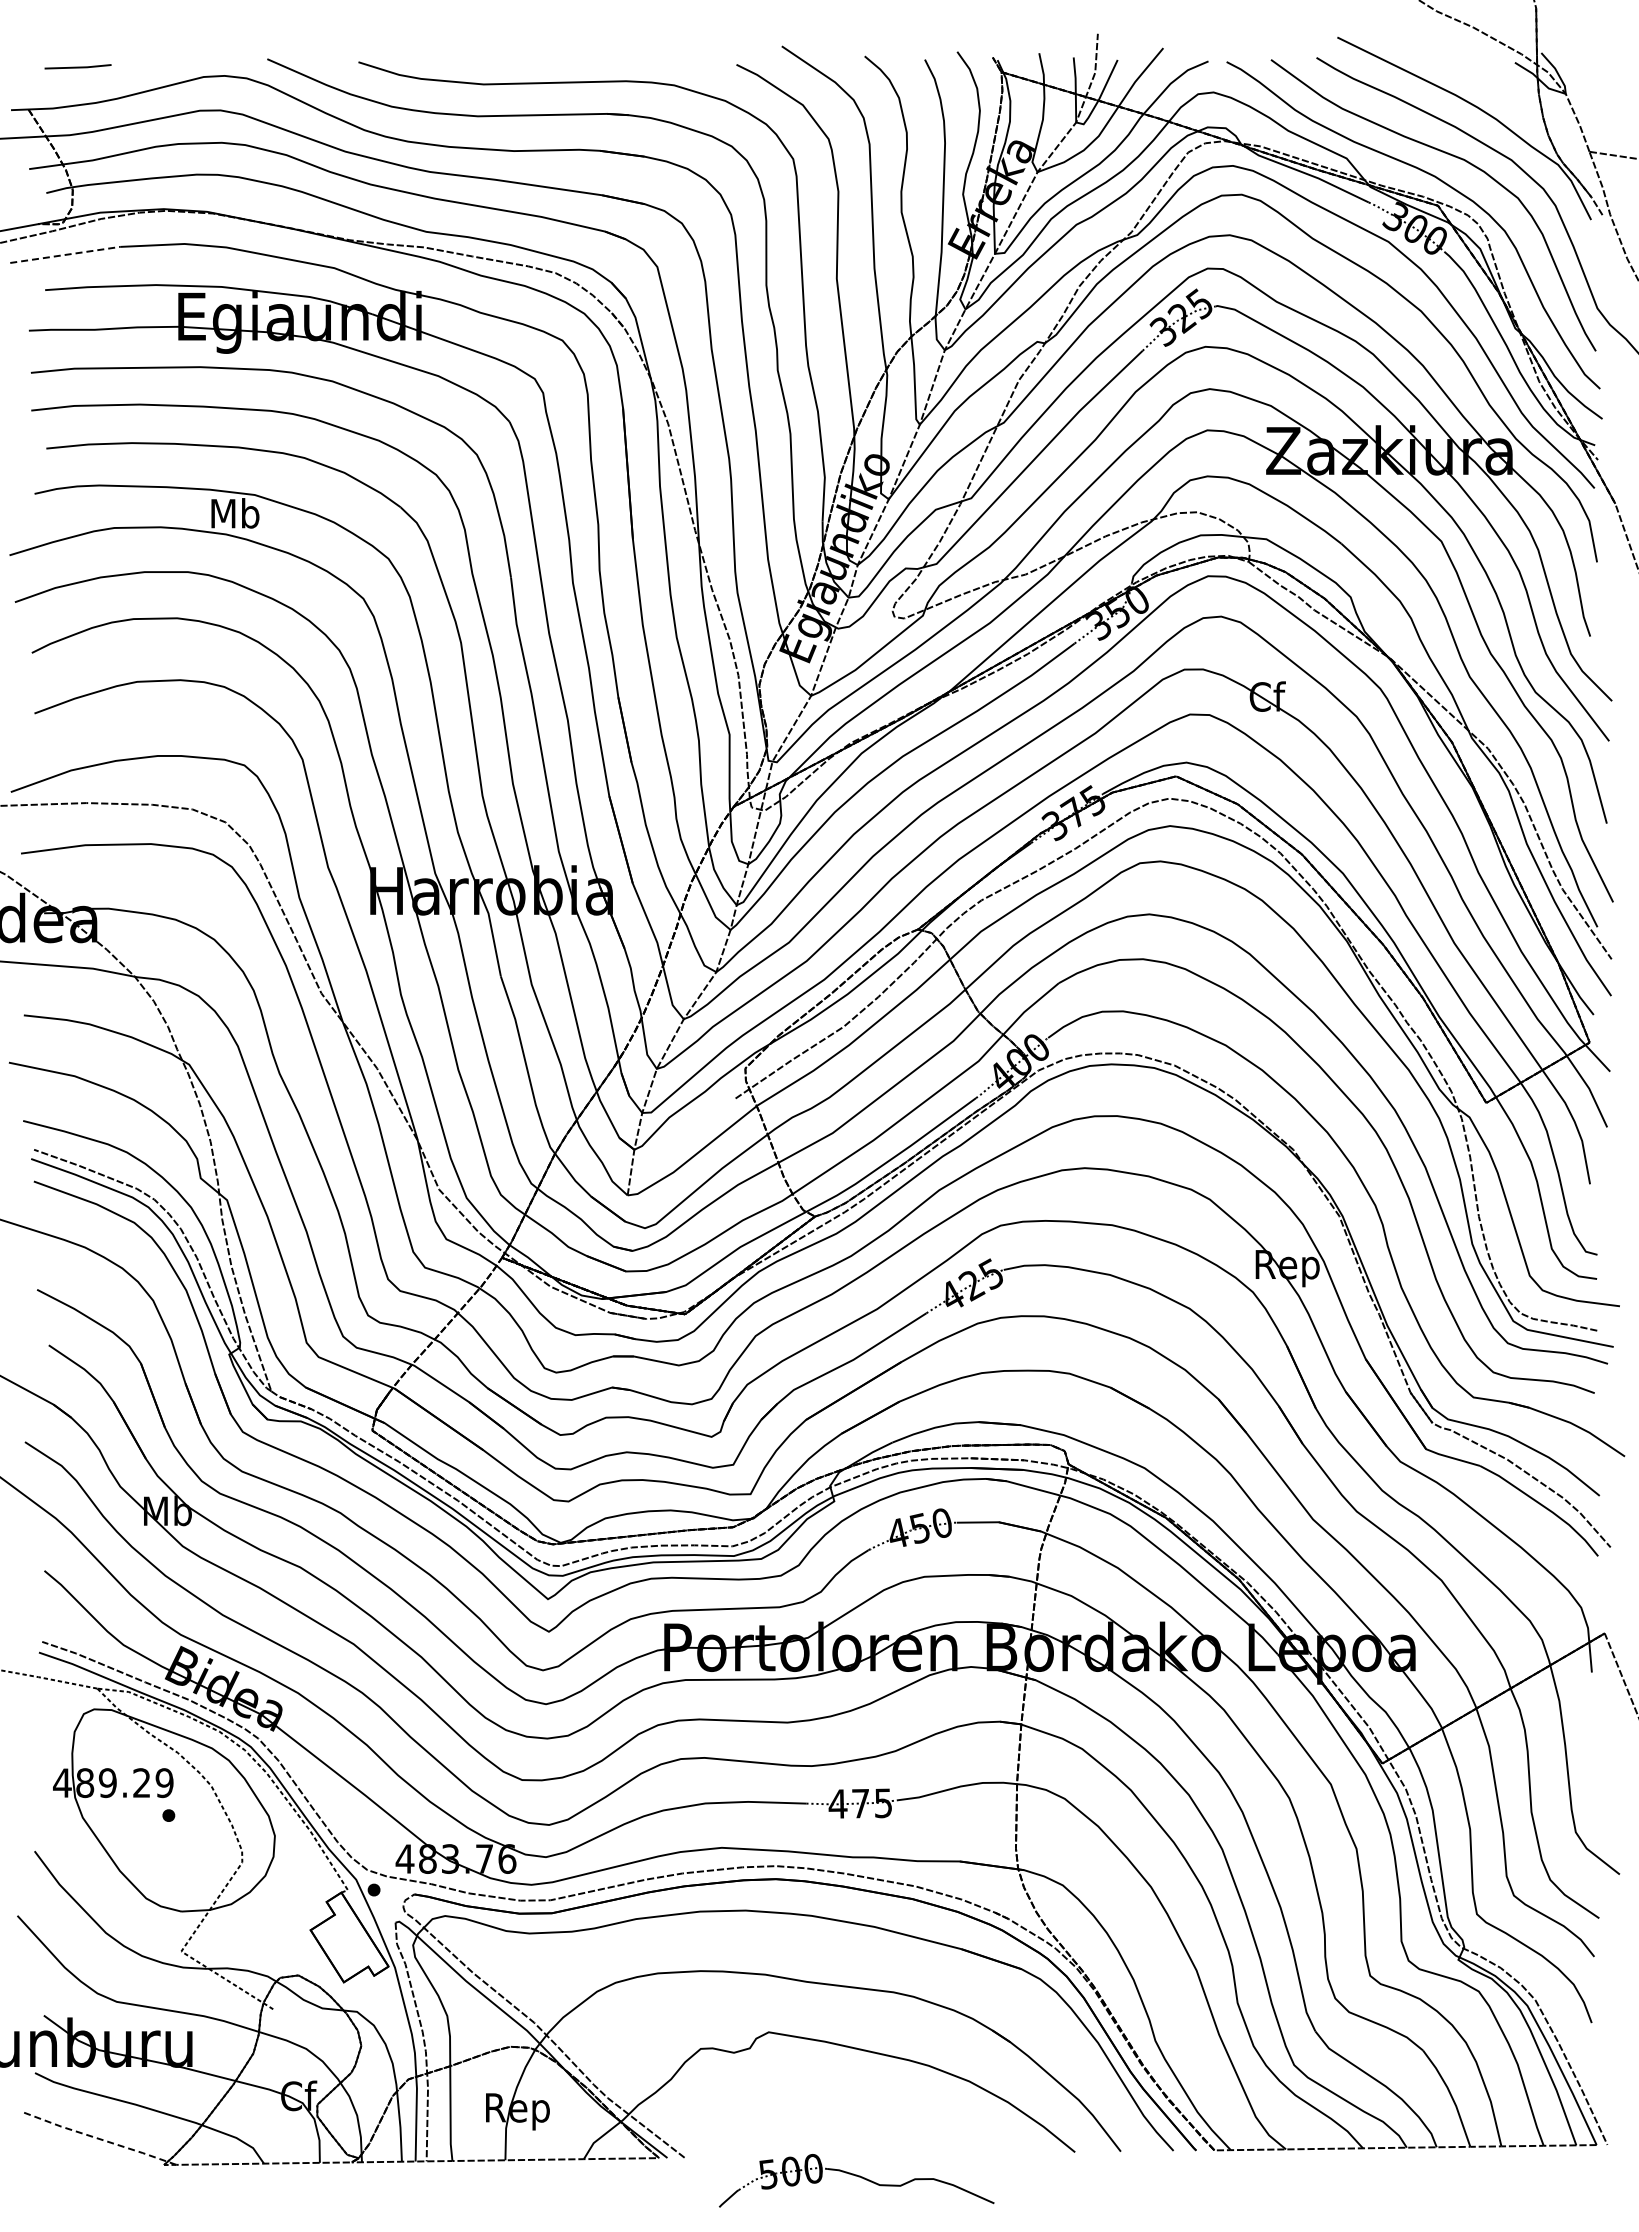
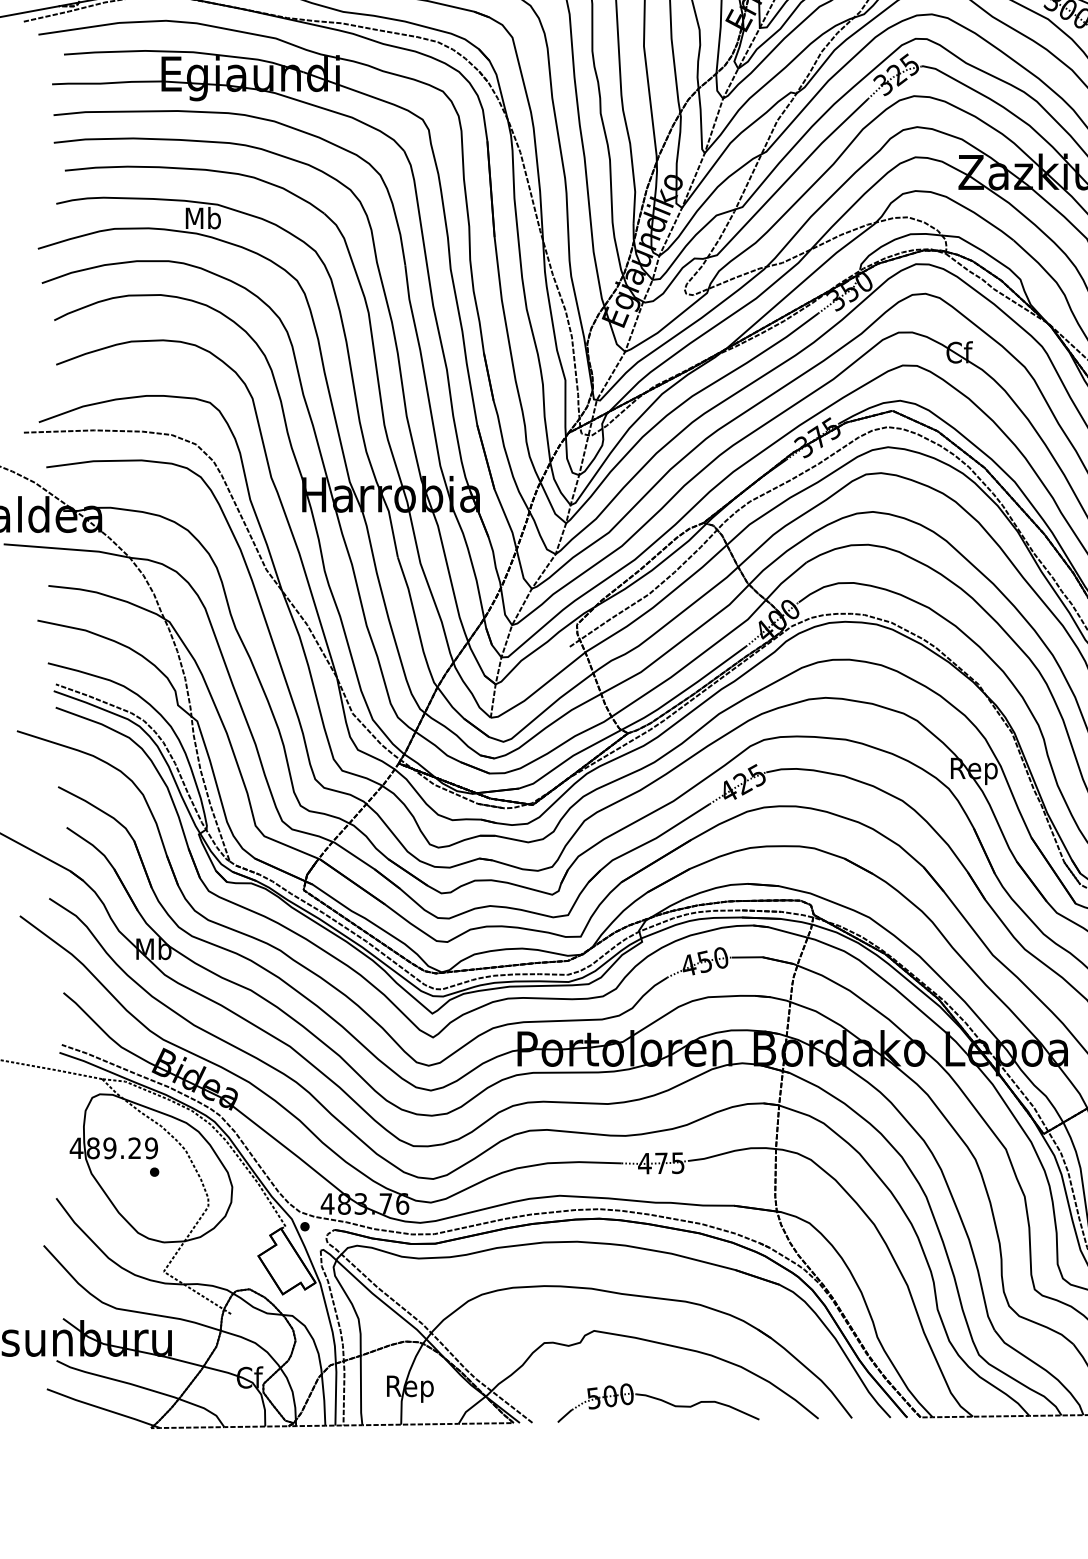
line: (65, 254) -> (78, 28), dashed -> solid
line: (98, 2138) -> (103, 1408), dashed -> solid
part: (856, 2180) -> (658, 1402), moved

